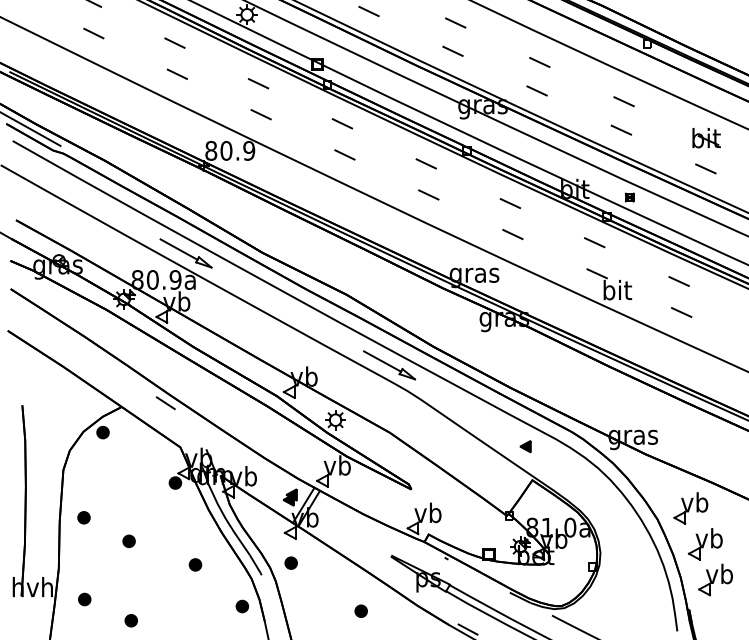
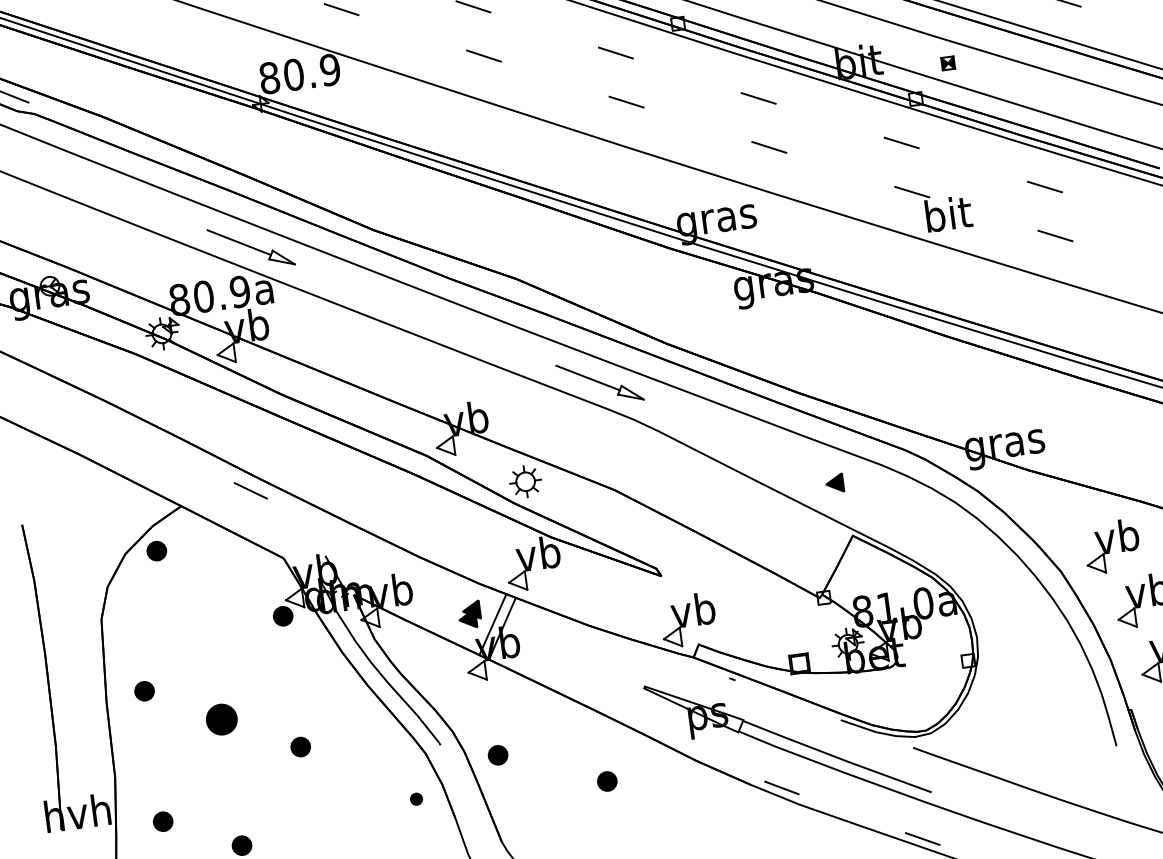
part: (128, 540) -> (220, 718), size x1.6
part: (290, 562) -> (496, 754), moved
part: (195, 564) -> (300, 746), moved
part: (242, 606) -> (416, 799), size x0.6

